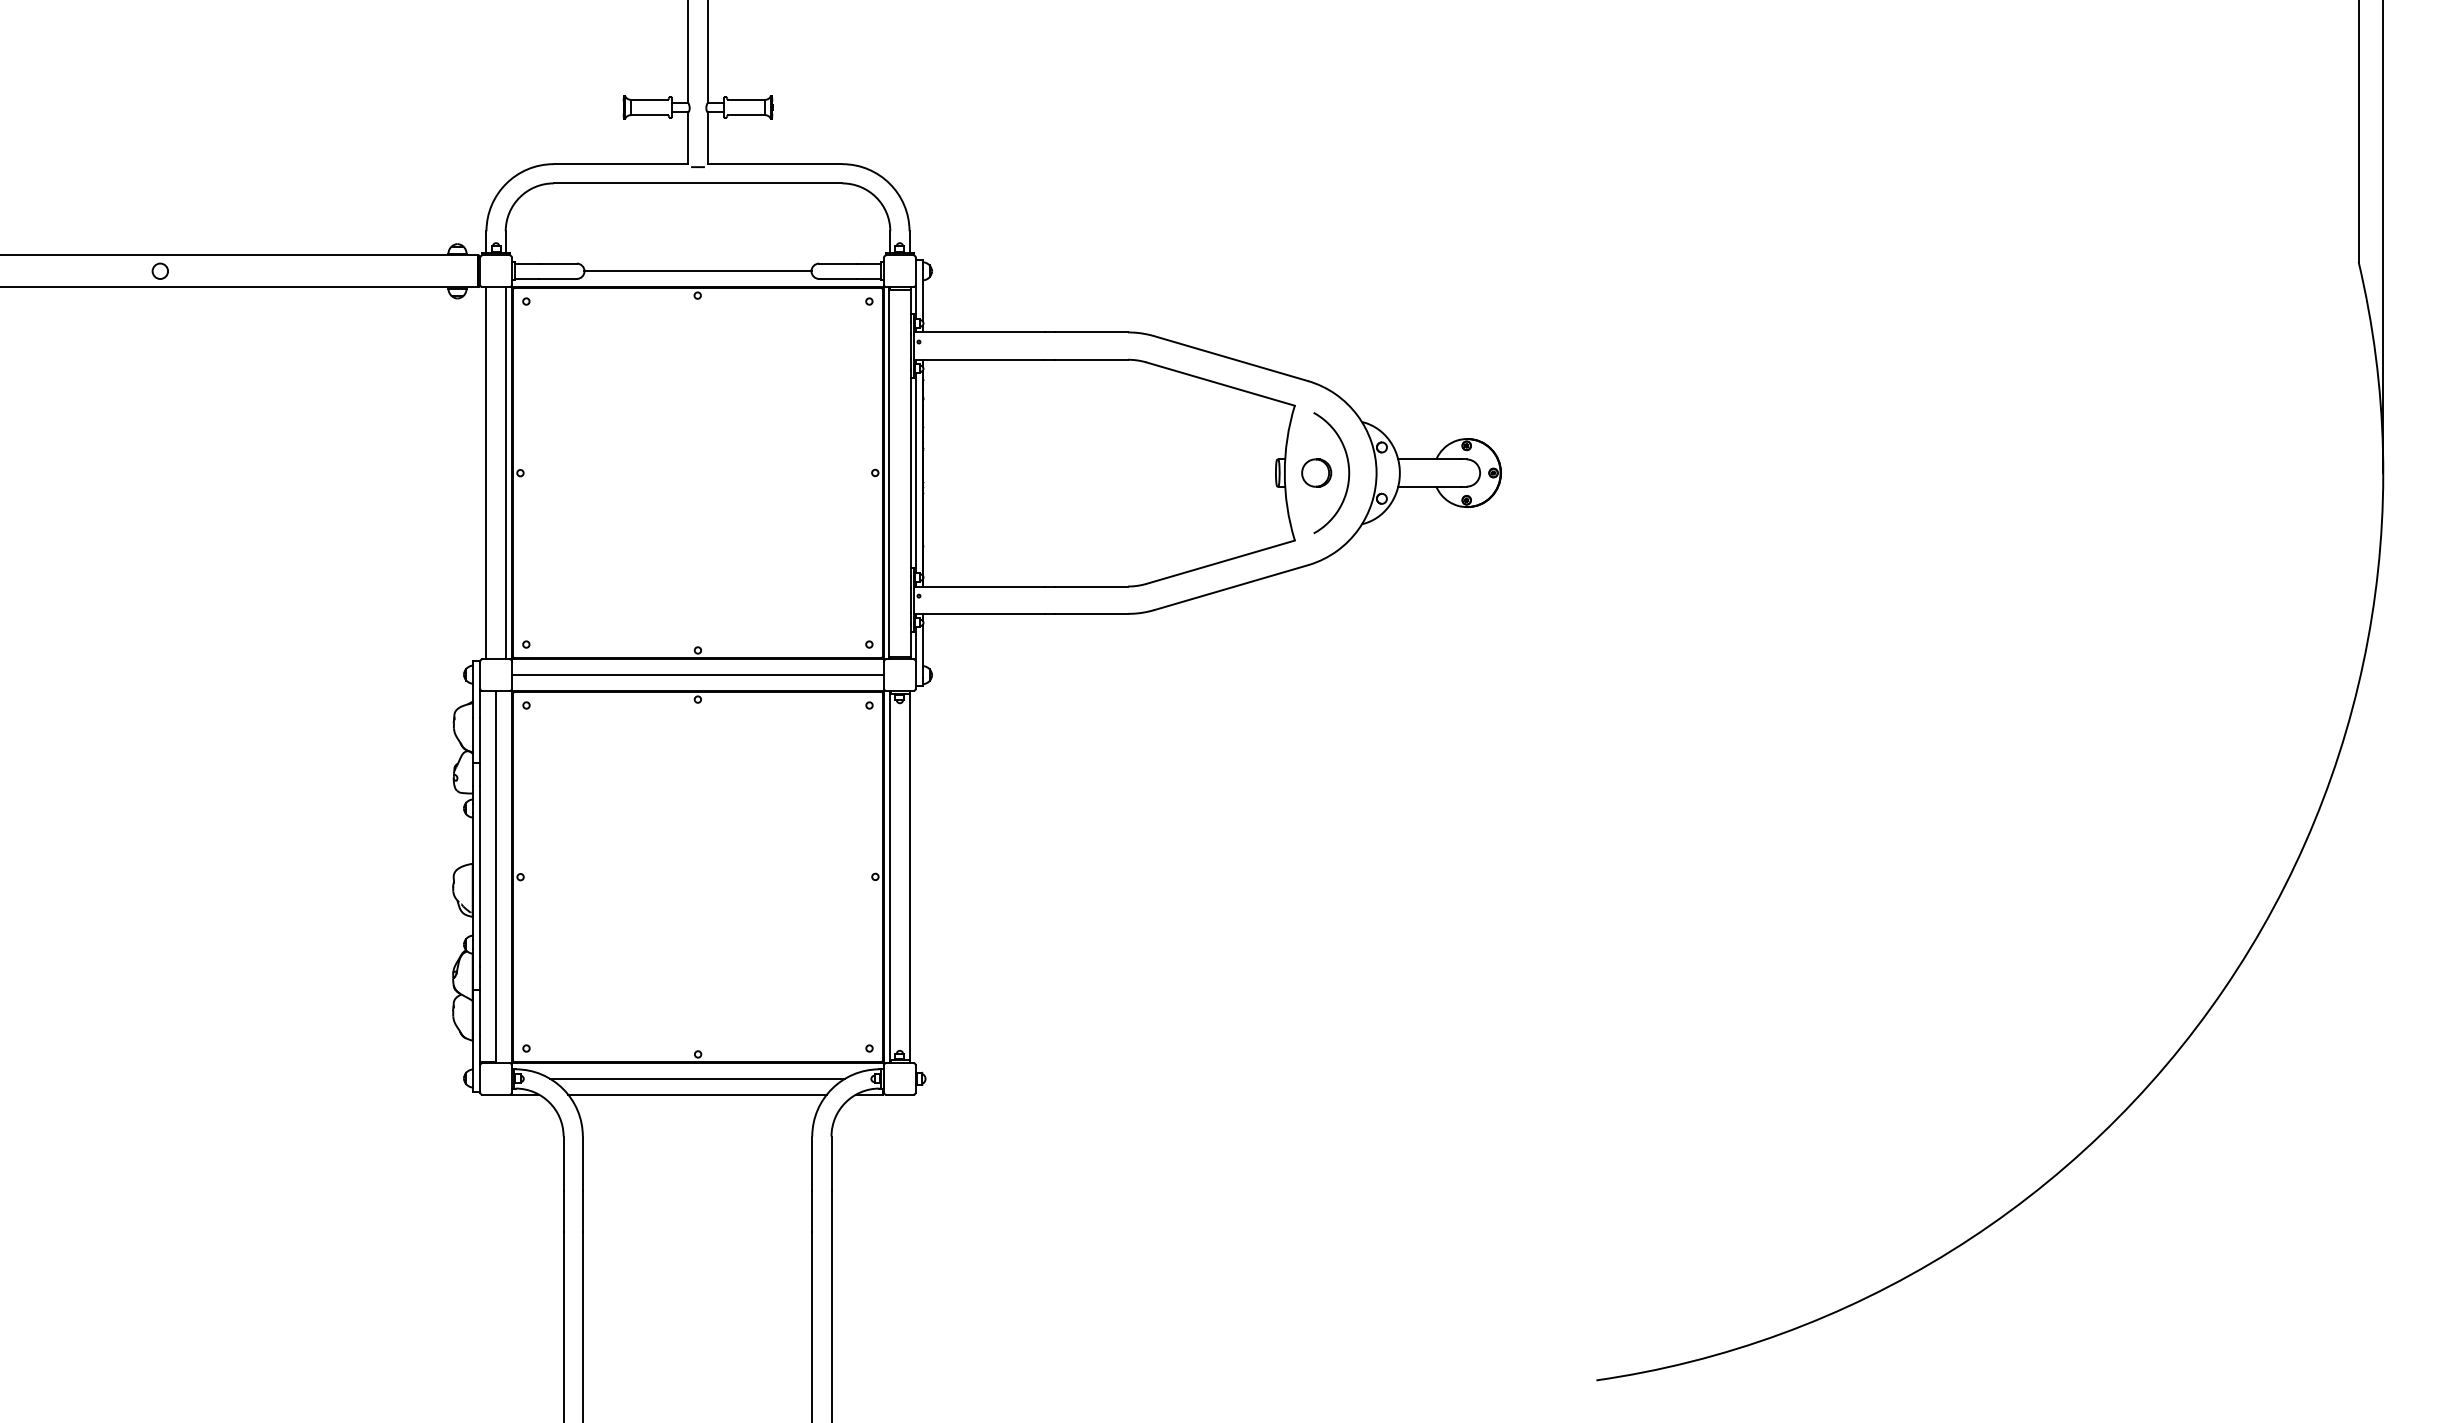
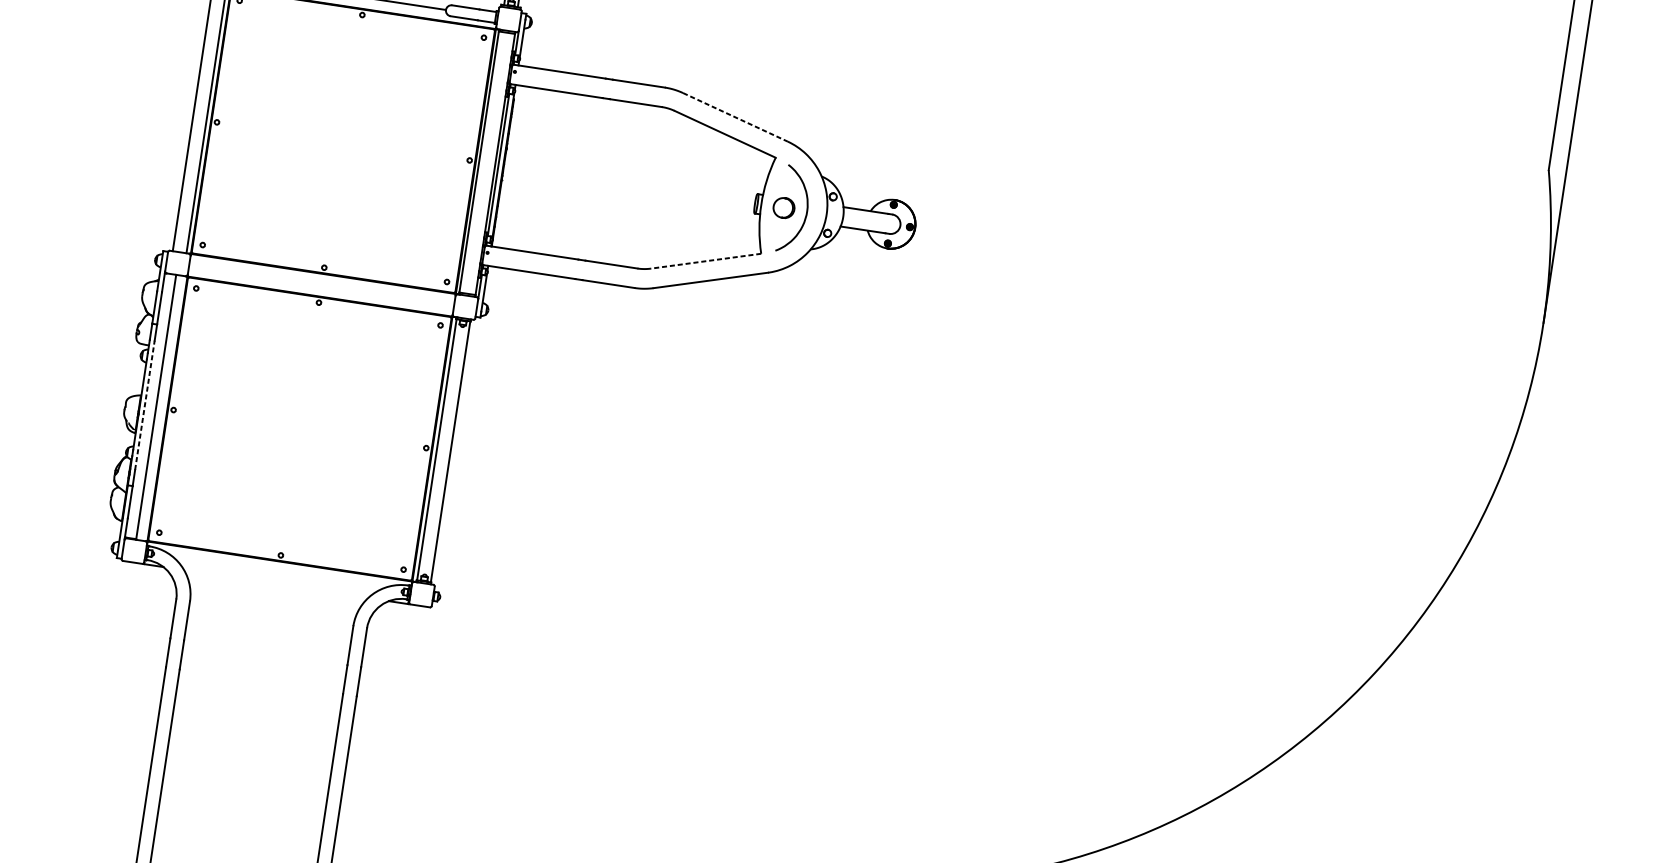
line: (1231, 358) -> (735, 117), solid -> dashed
line: (1220, 562) -> (705, 261), solid -> dashed
line: (697, 675) -> (321, 285), removed
line: (480, 876) -> (145, 405), solid -> dashed
line: (697, 1078) -> (277, 572), removed
line: (697, 1094) -> (276, 583), removed

